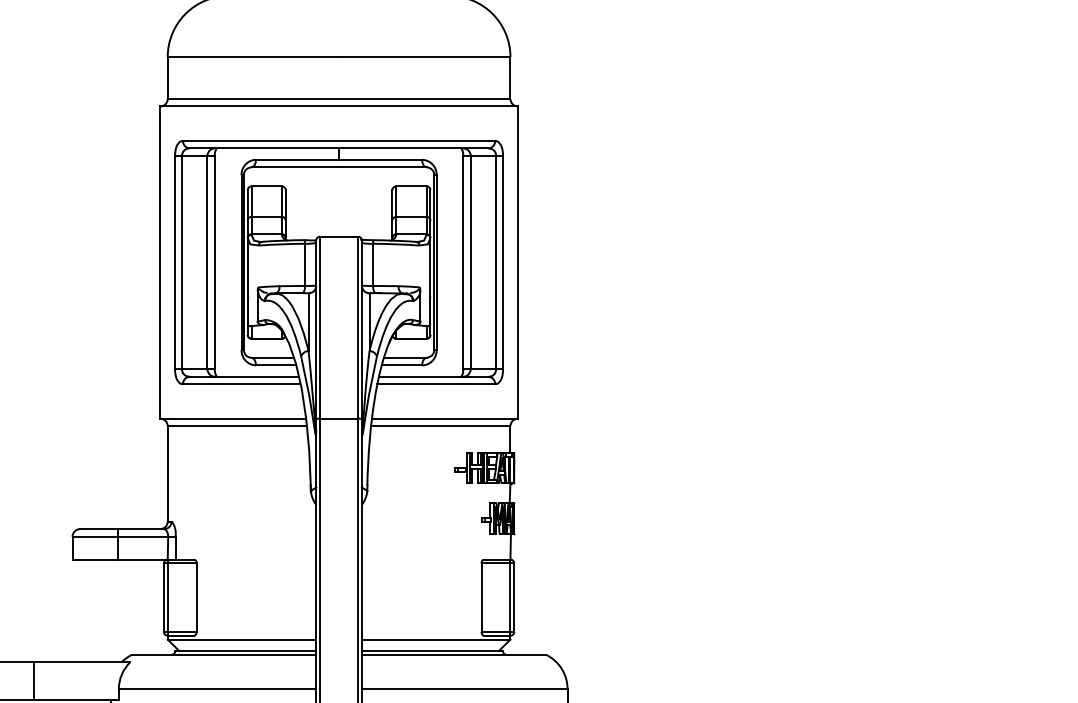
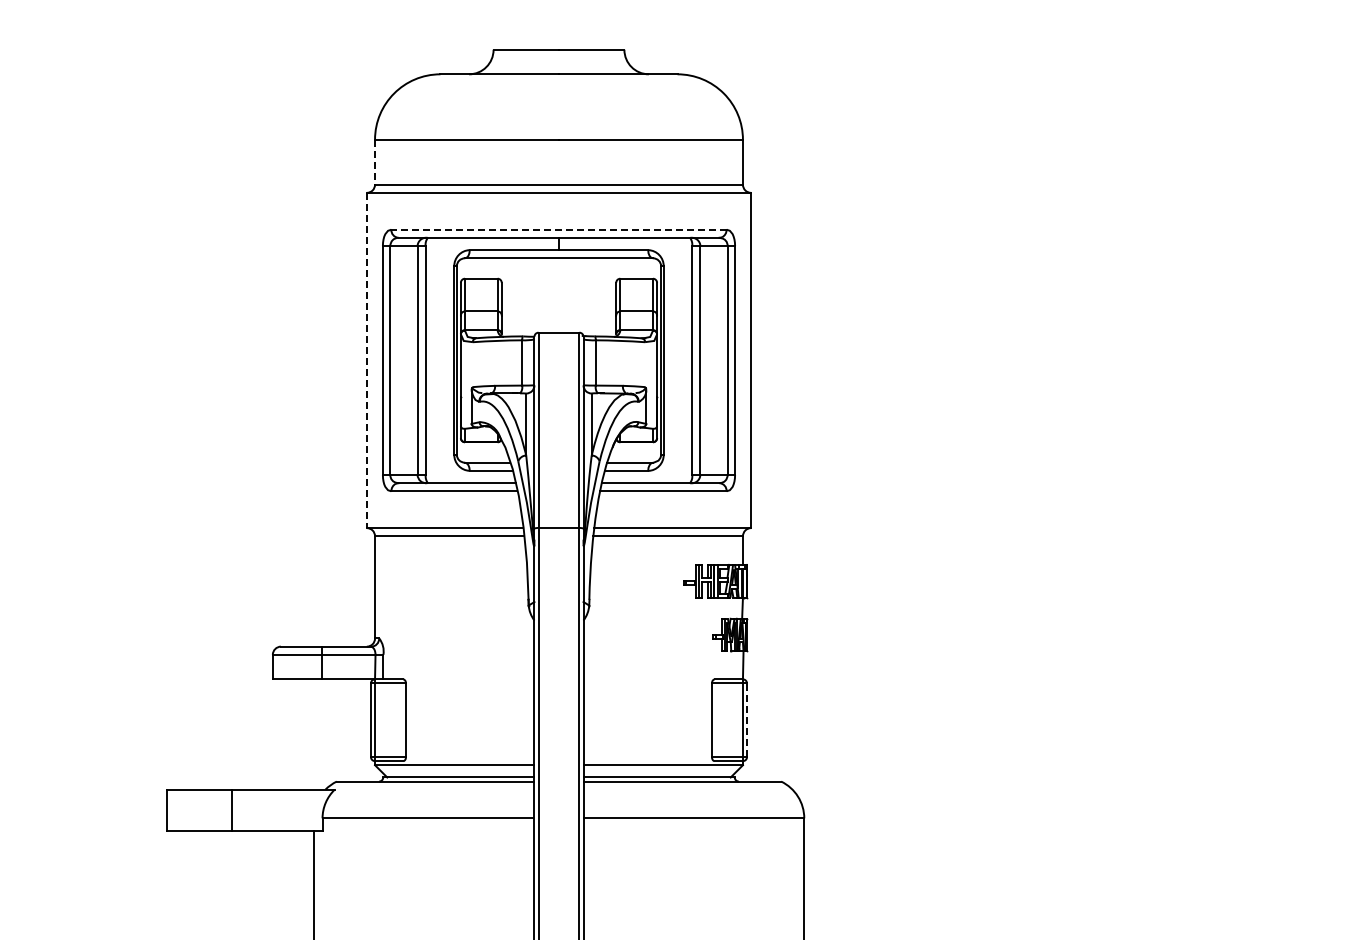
line: (168, 78) -> (375, 162), solid -> dashed
line: (339, 140) -> (559, 229), solid -> dashed
line: (159, 262) -> (366, 360), solid -> dashed
line: (514, 597) -> (747, 720), solid -> dashed

